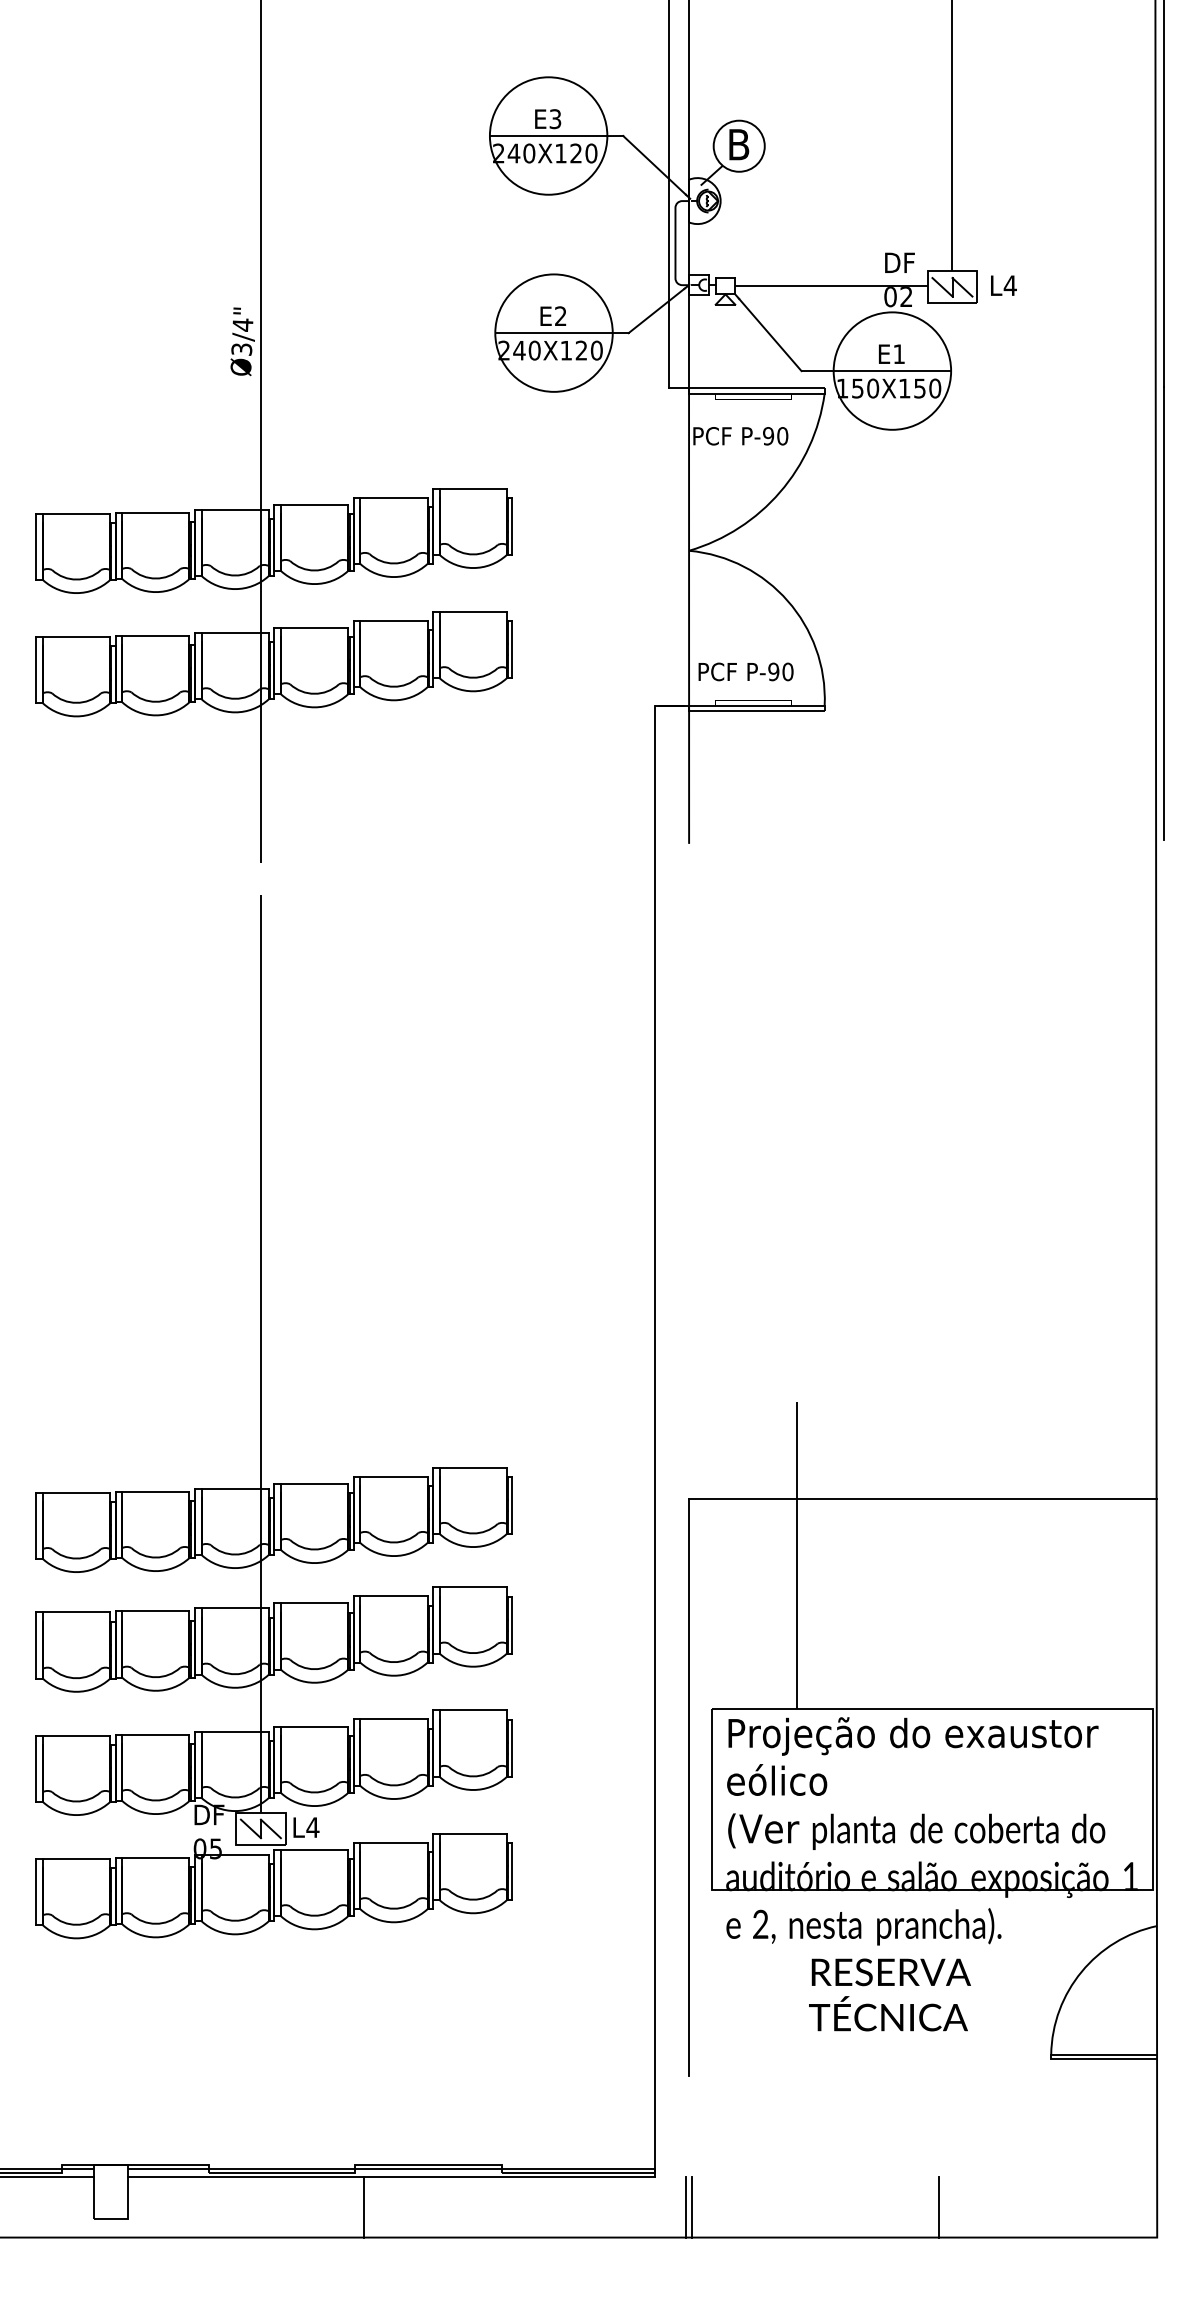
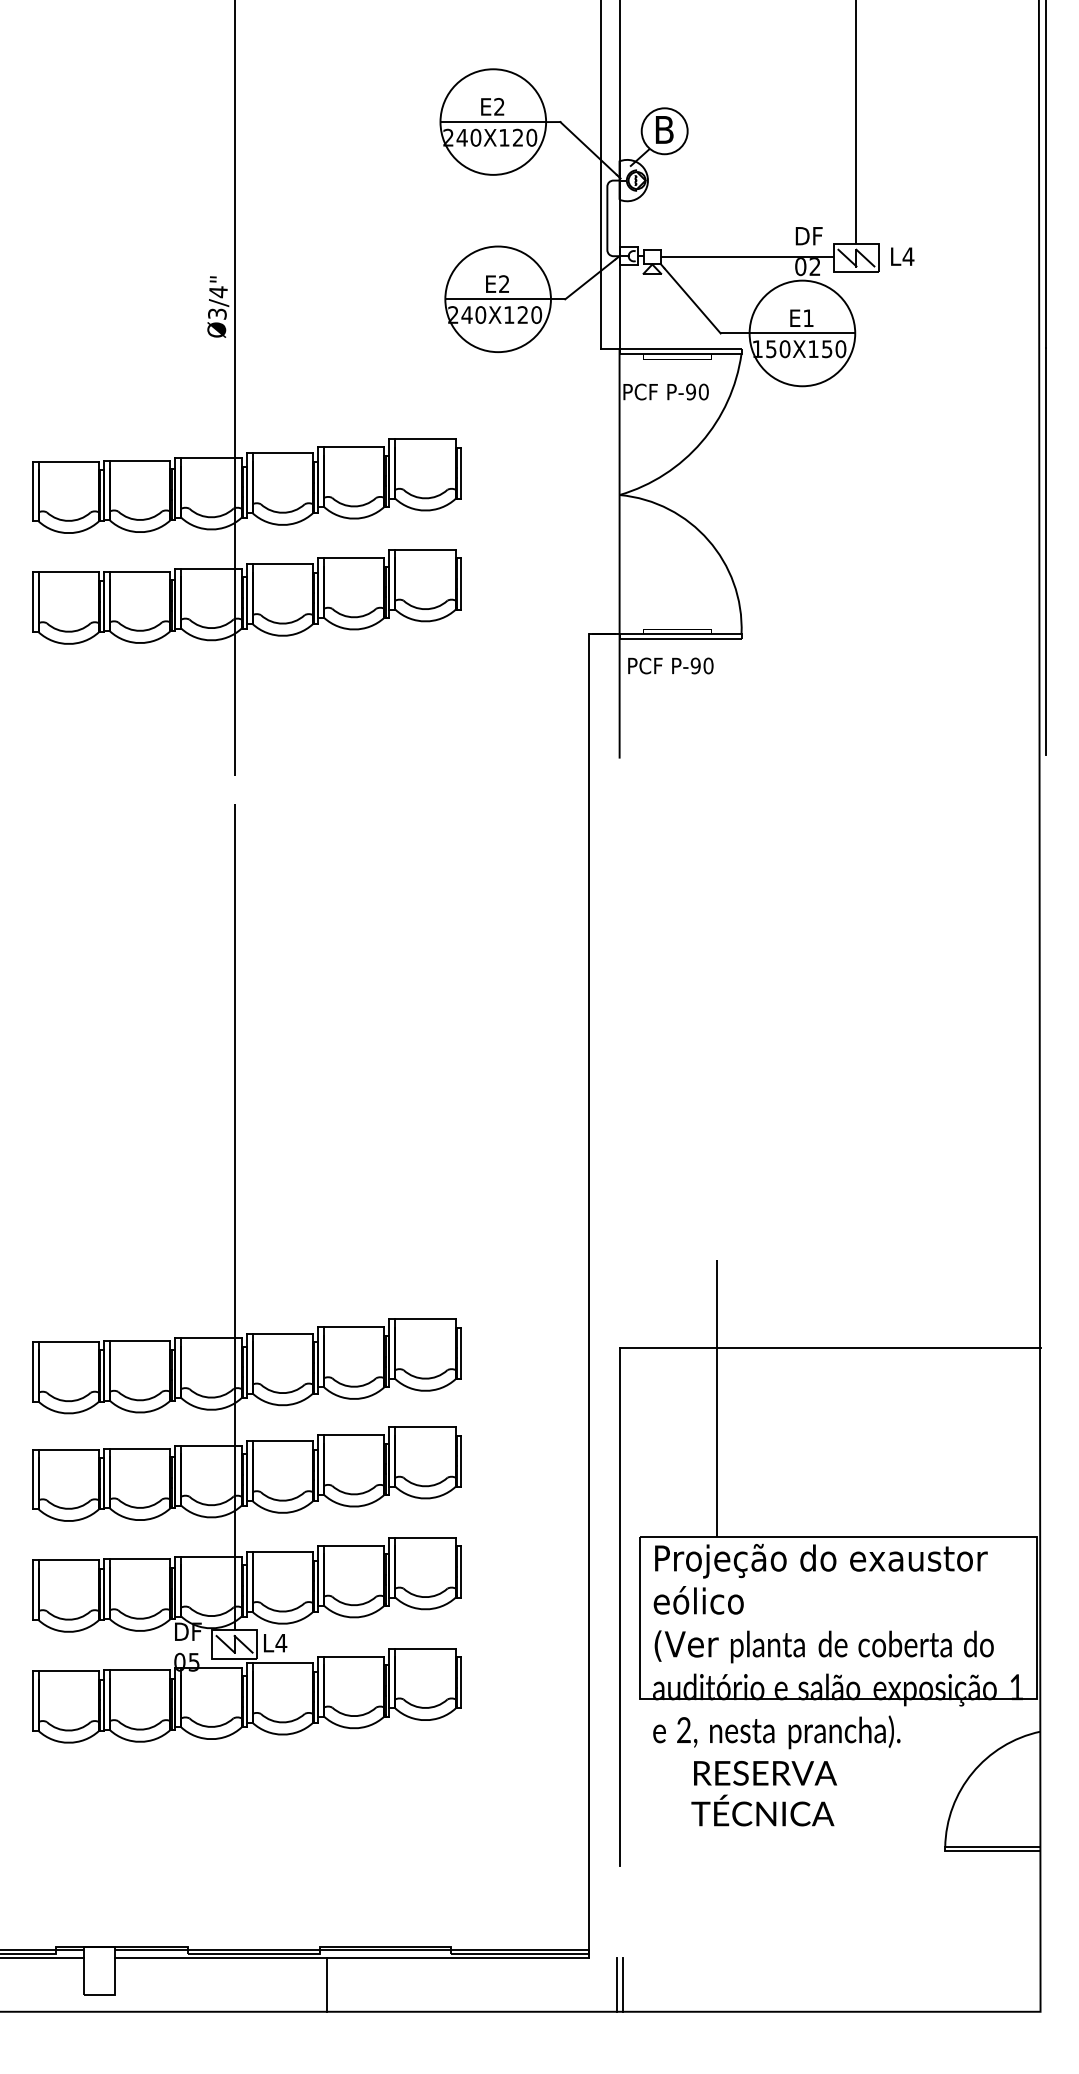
text: (555, 118) -> (499, 106), E3 -> E2
text: (745, 671) -> (670, 665), moved
text: (889, 1994) -> (763, 1793), moved
line: (938, 2207) -> (843, 1984), removed

